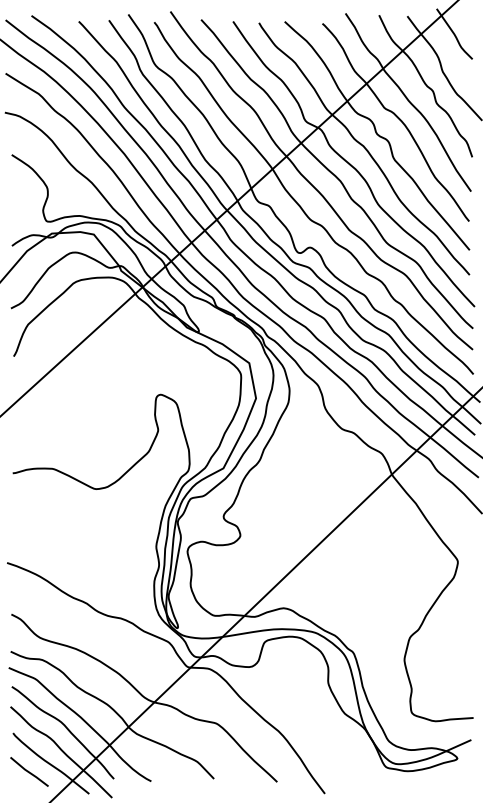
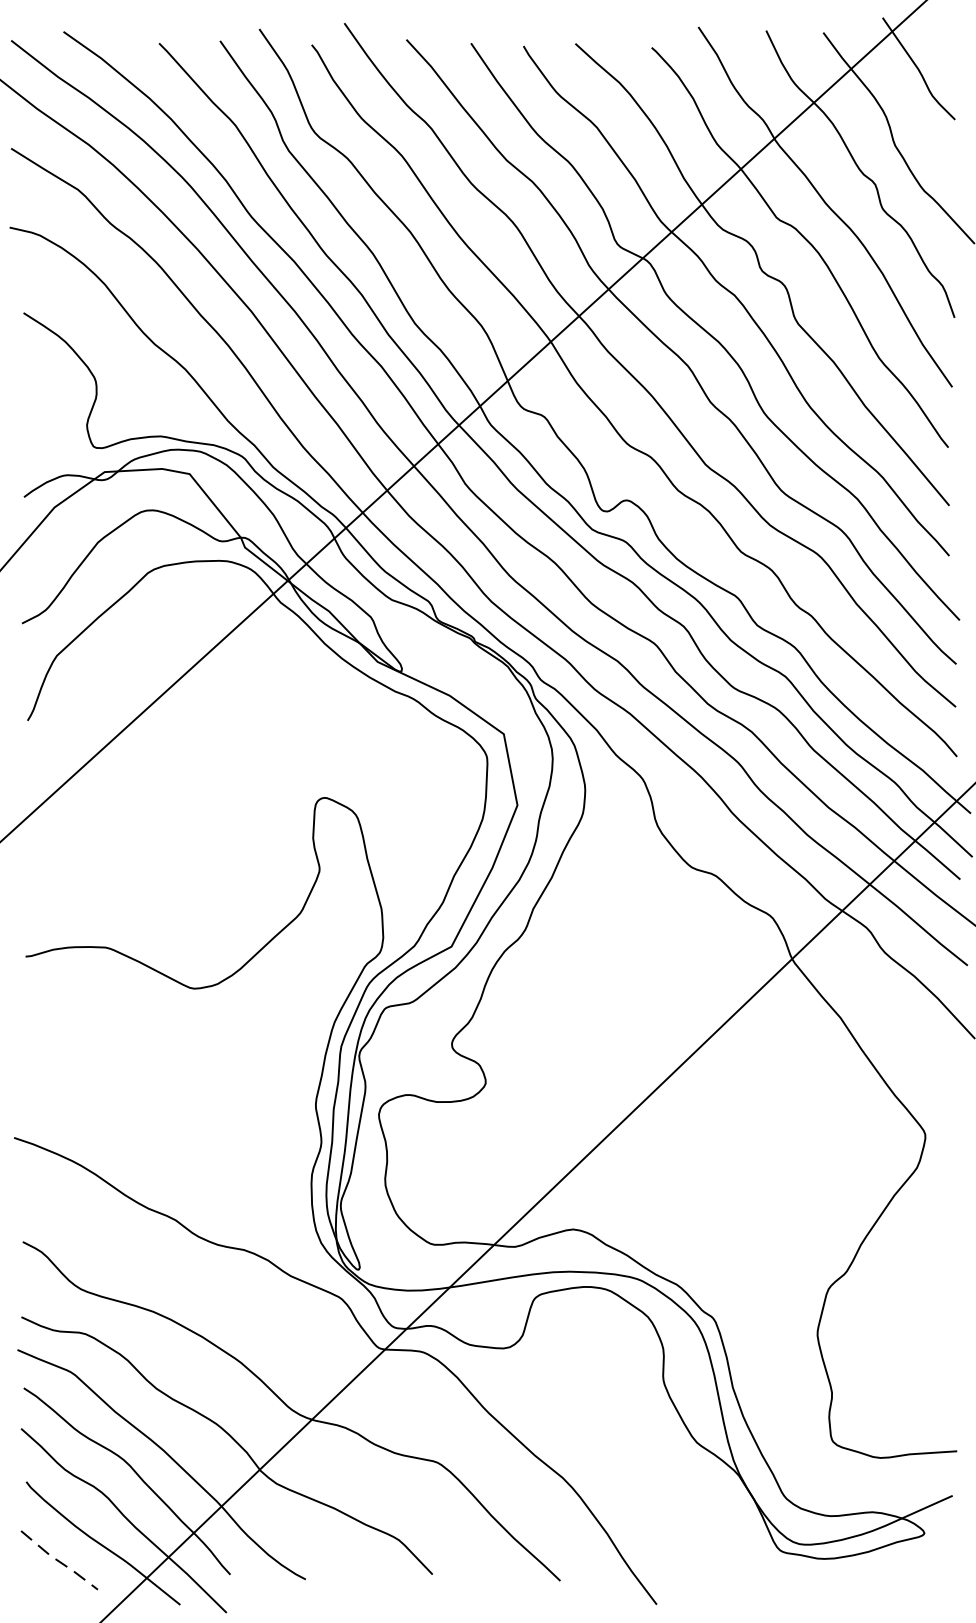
line: (29, 772) -> (59, 1561), solid -> dashed

